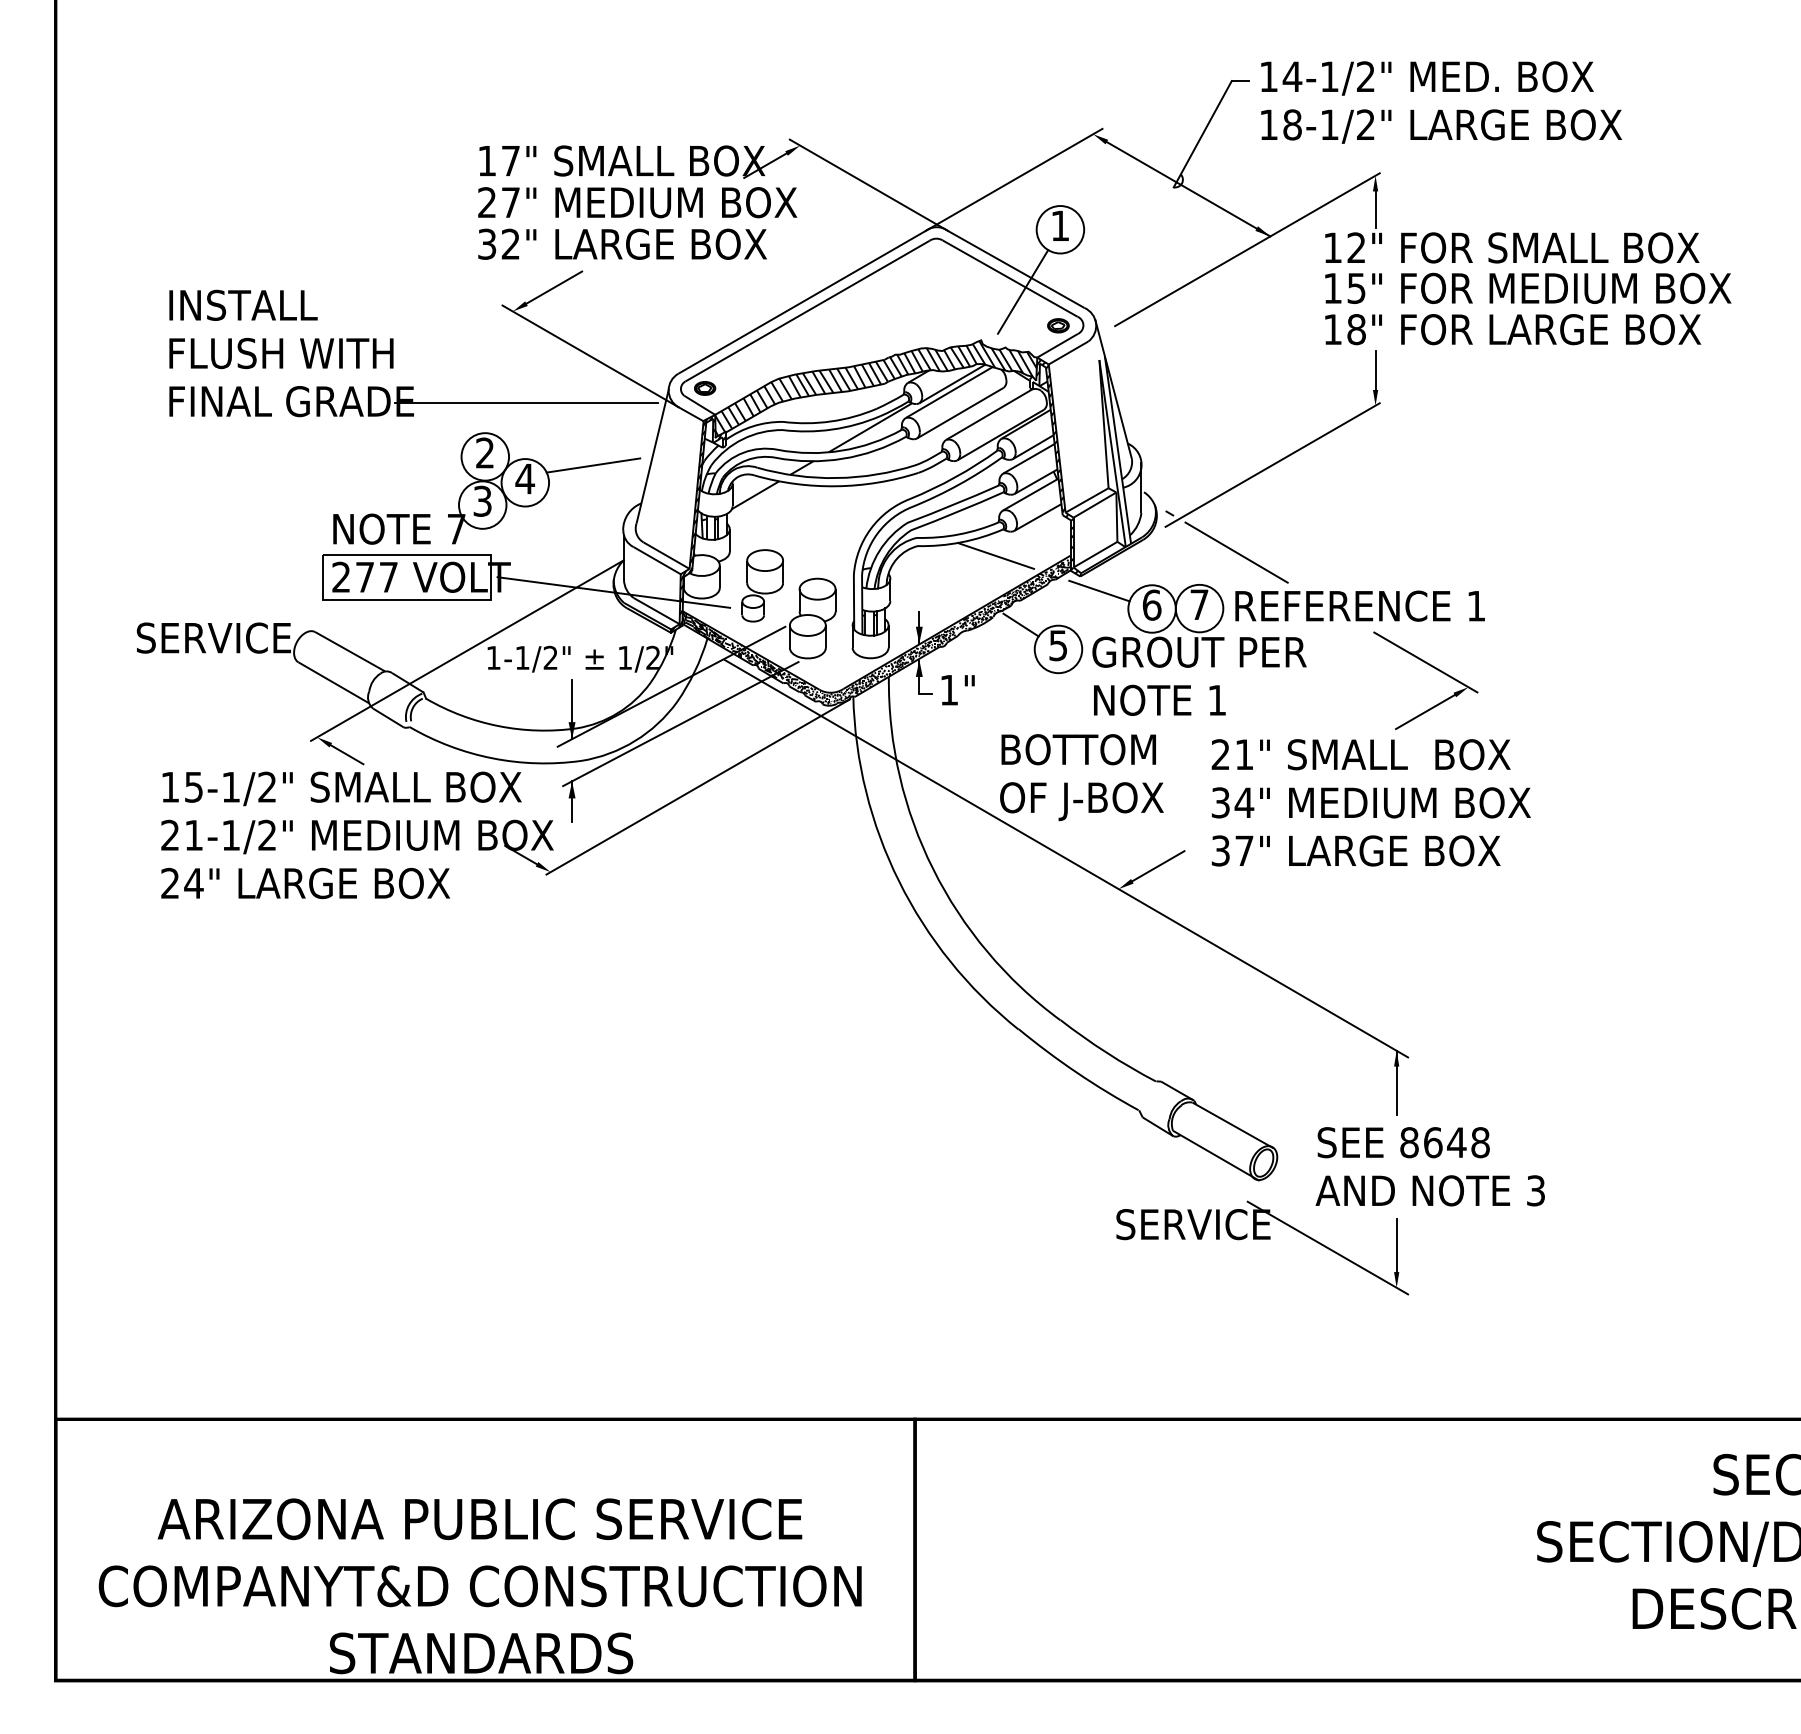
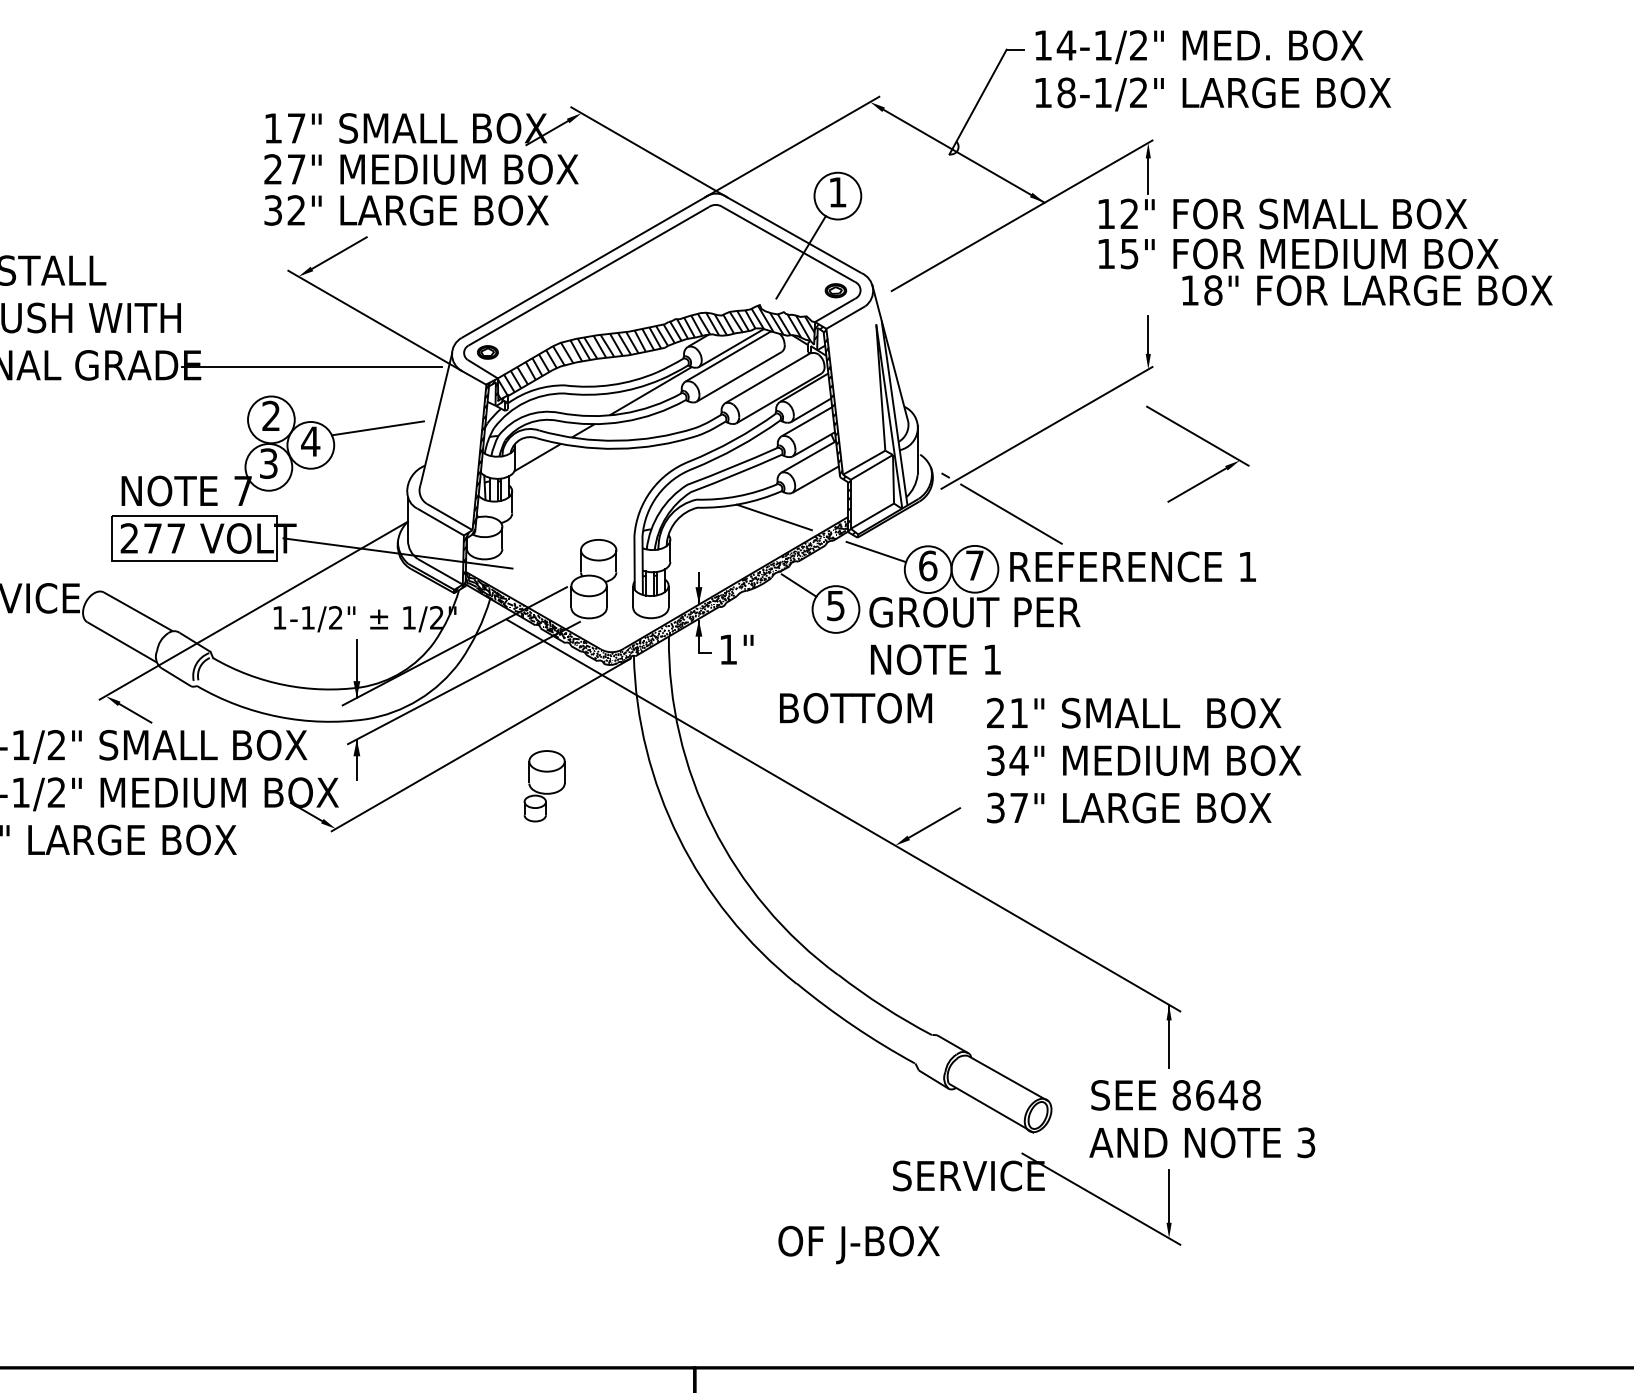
text: (1513, 329) -> (1367, 290), moved
part: (762, 585) -> (544, 785), moved
part: (1432, 667) -> (1204, 441), moved
text: (1081, 801) -> (858, 1244), moved

